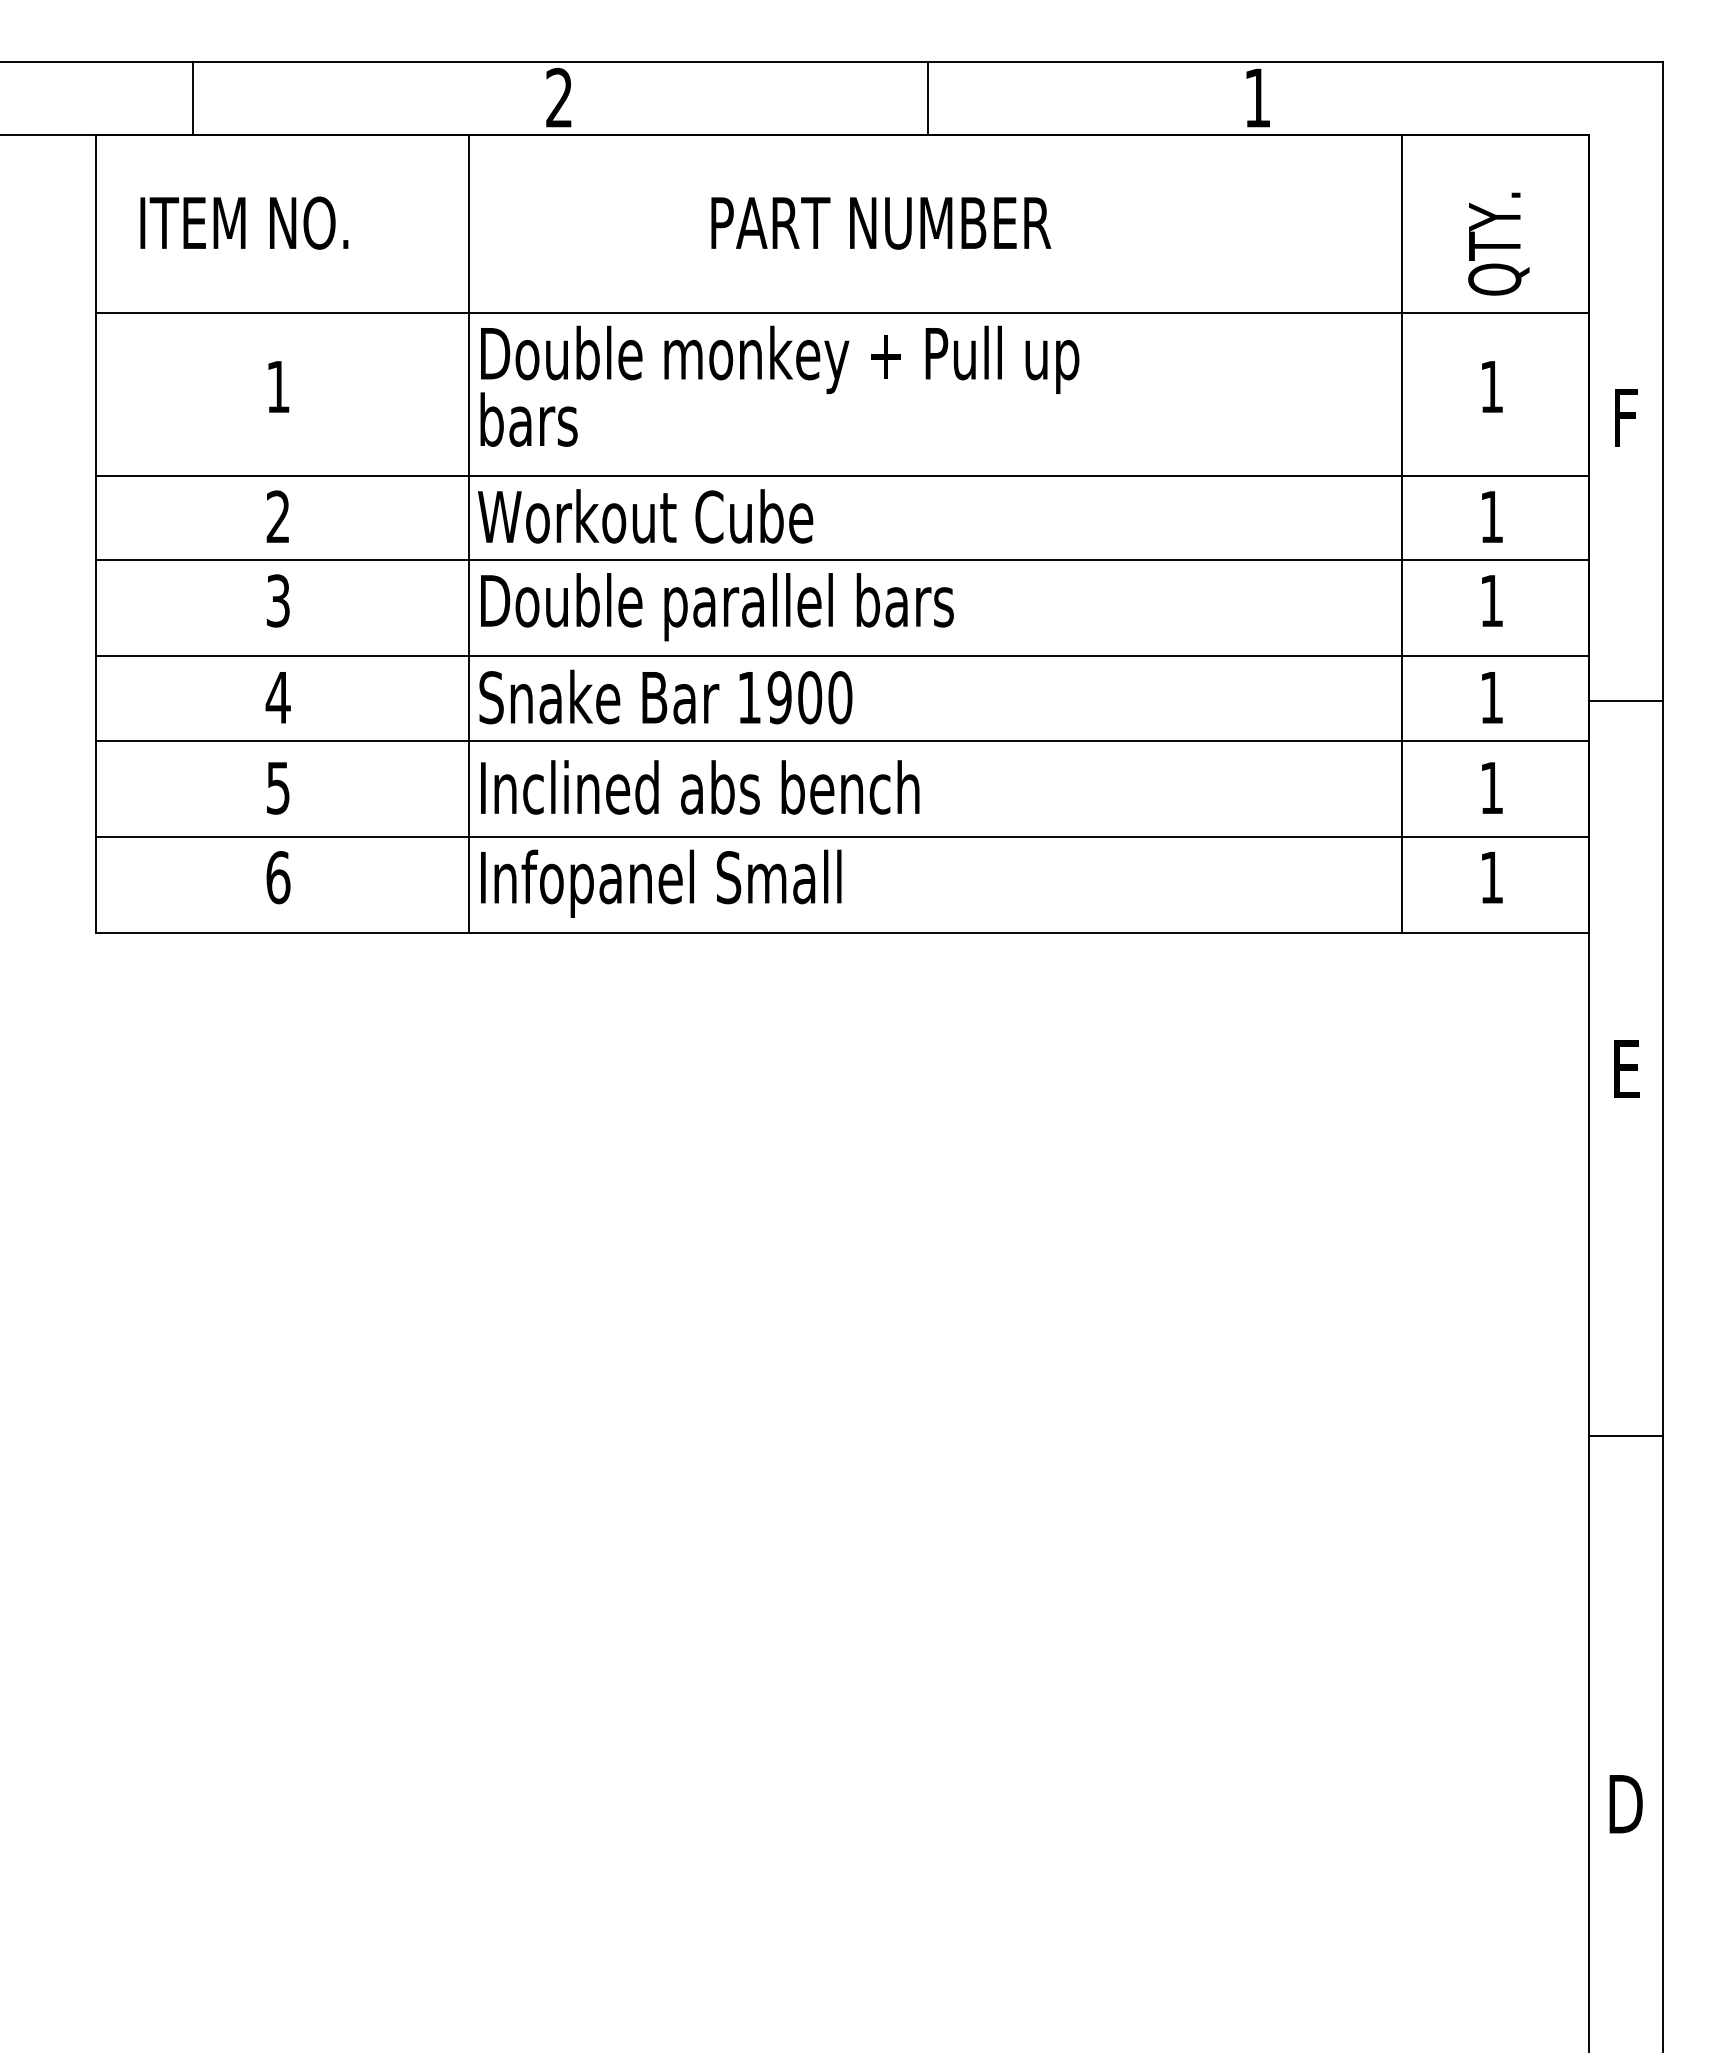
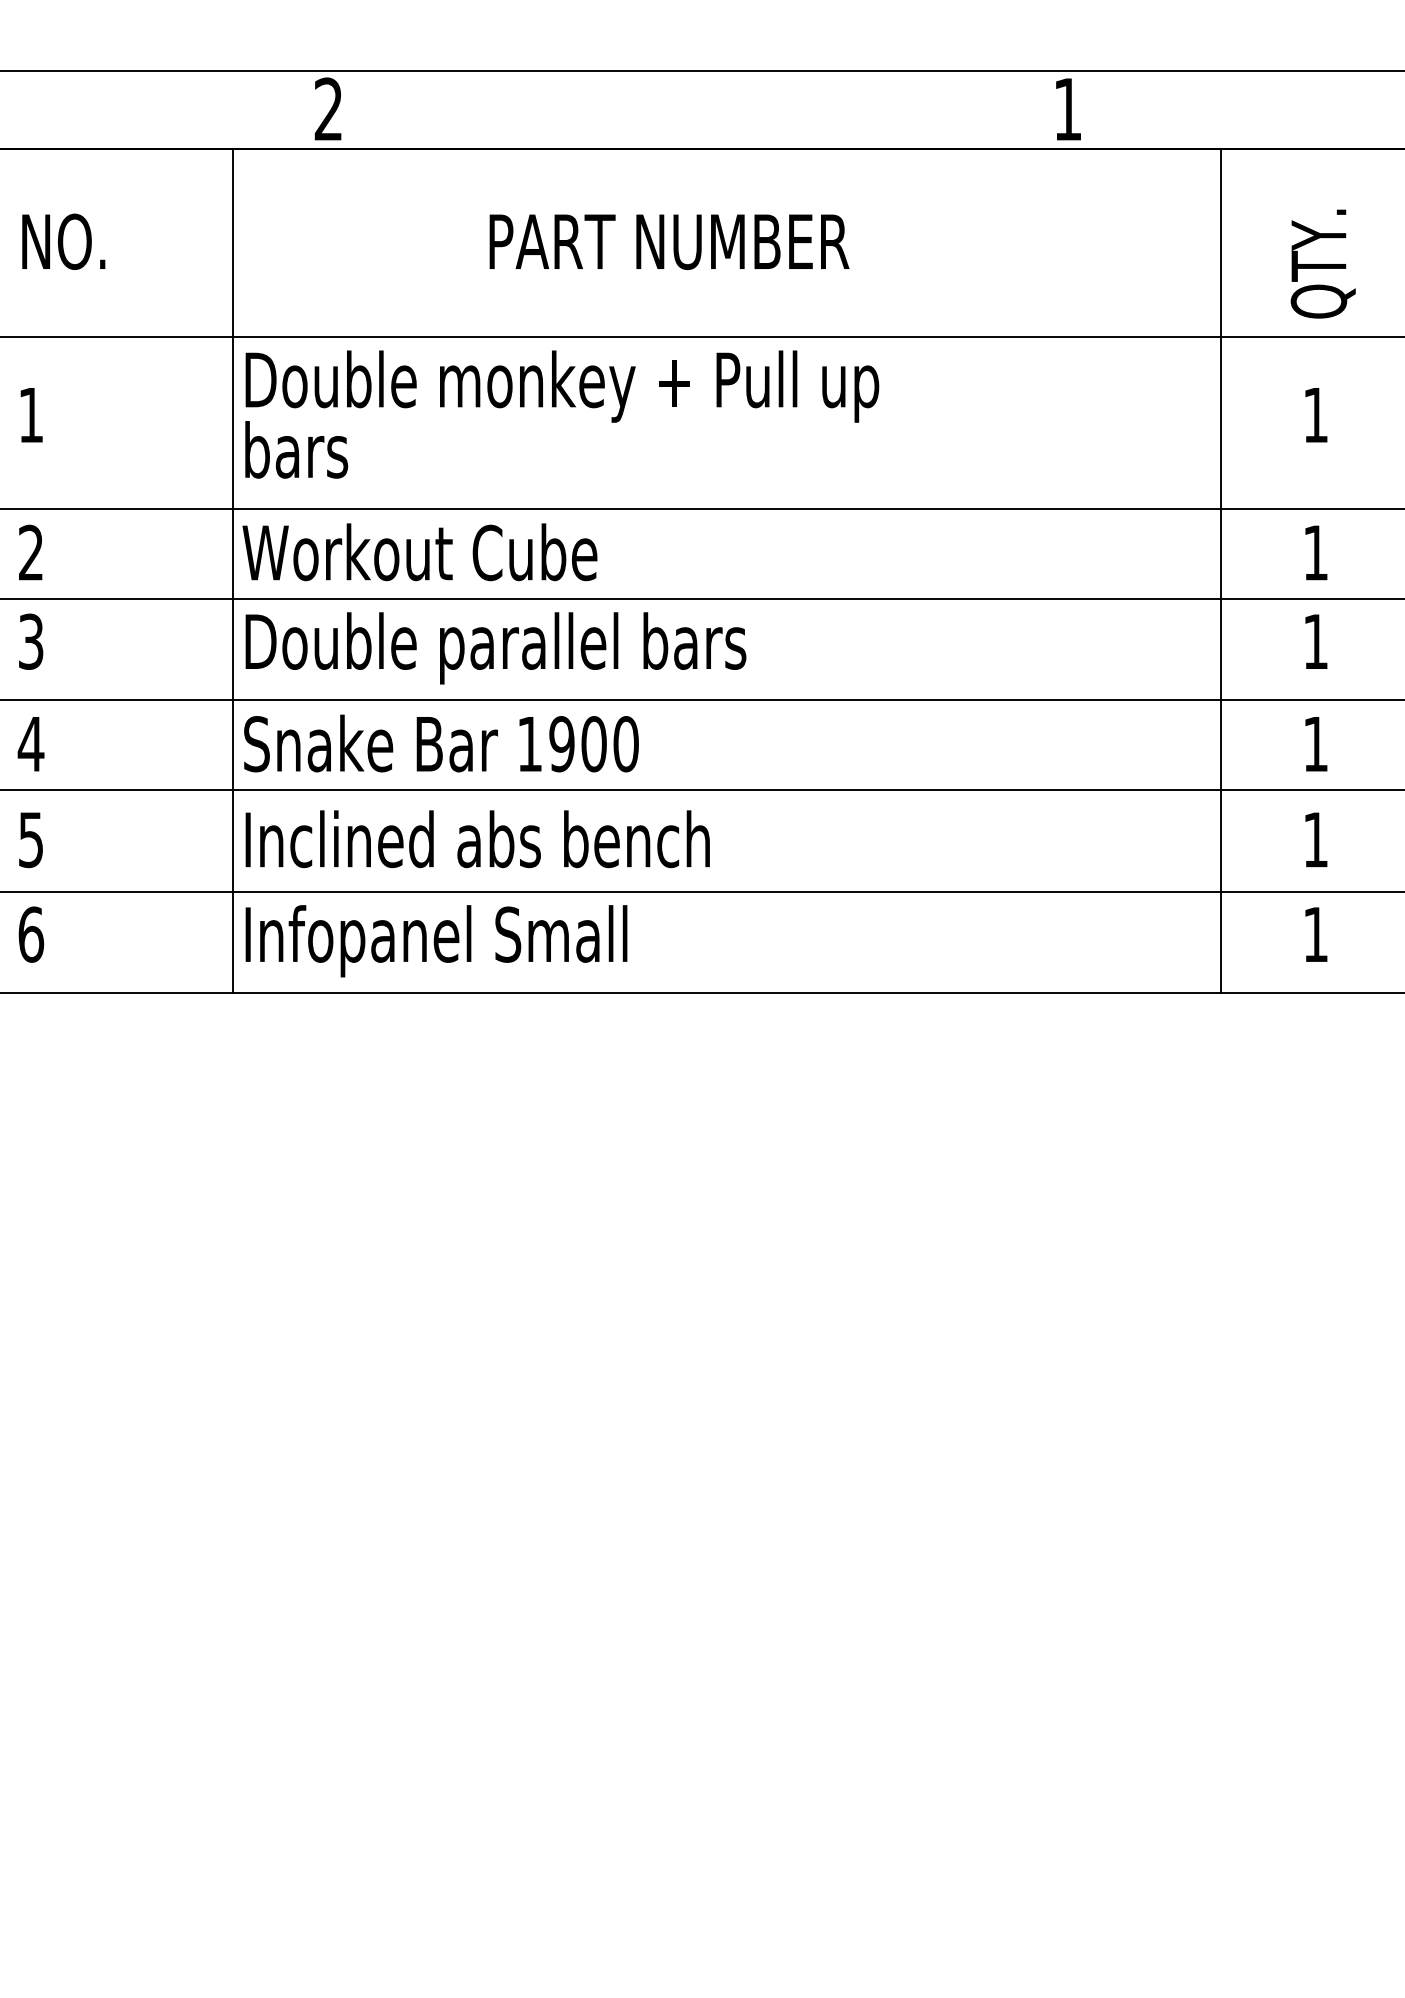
line: (927, 98) -> (718, 109), removed

